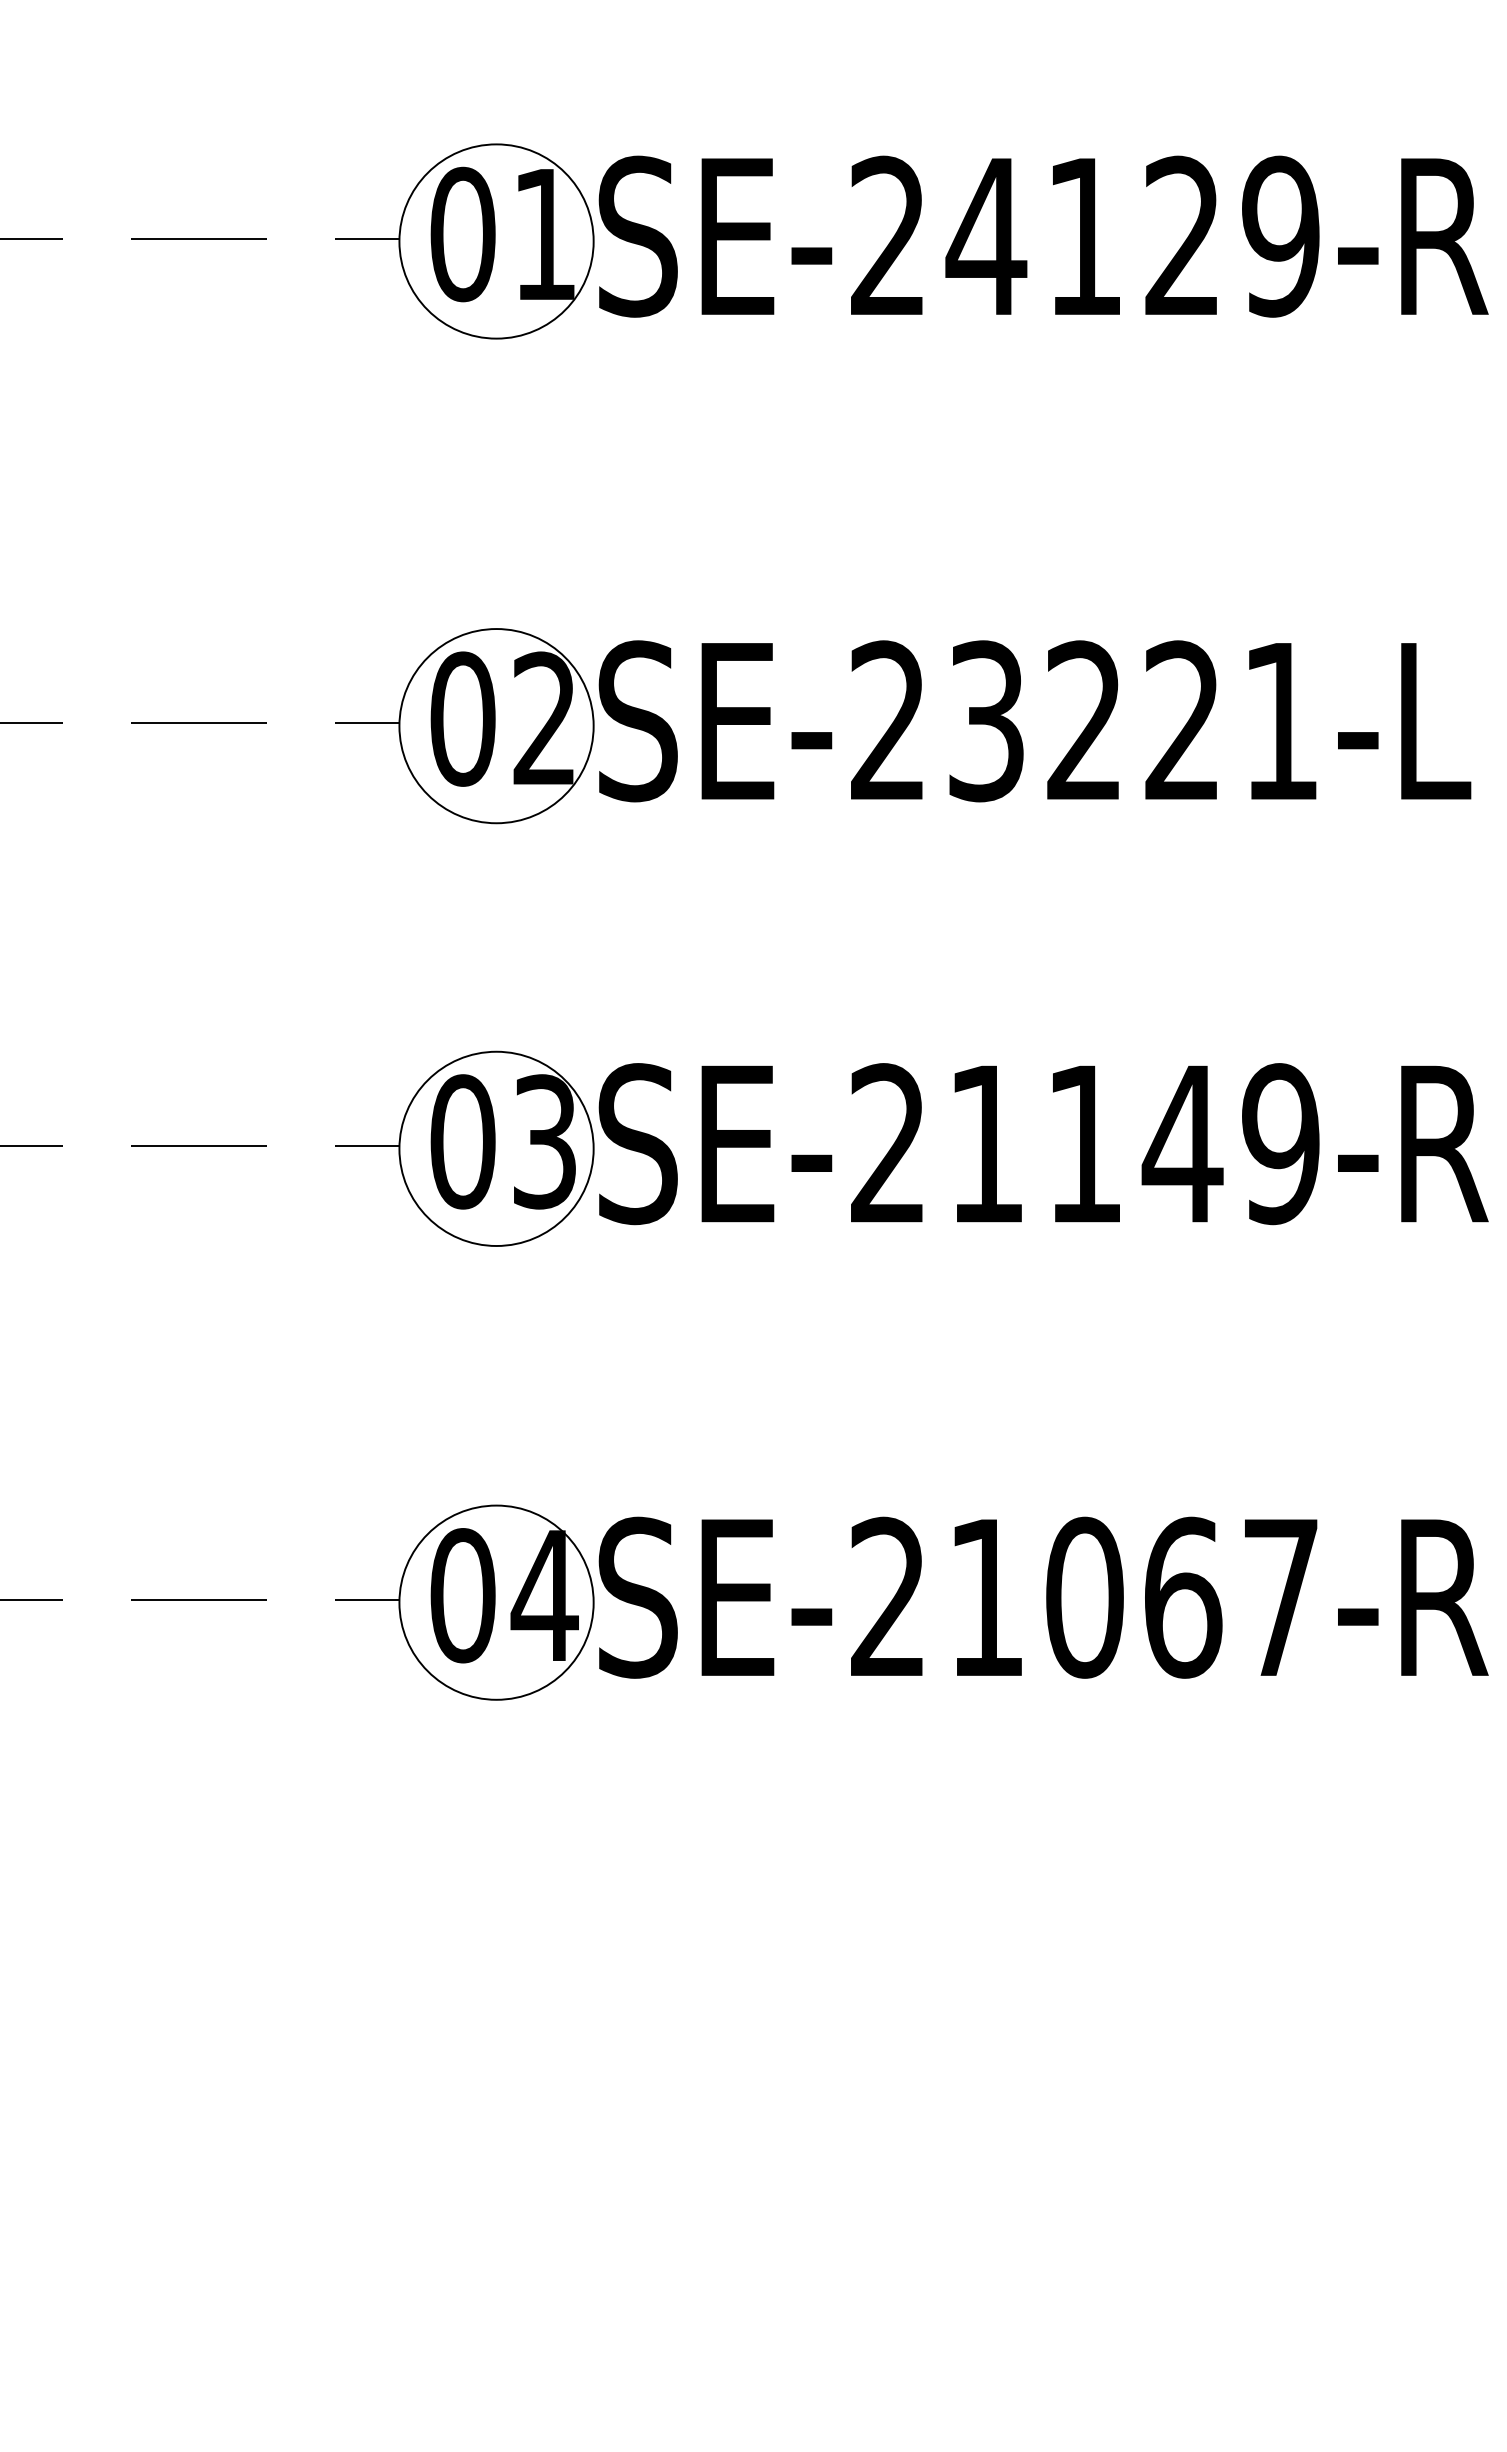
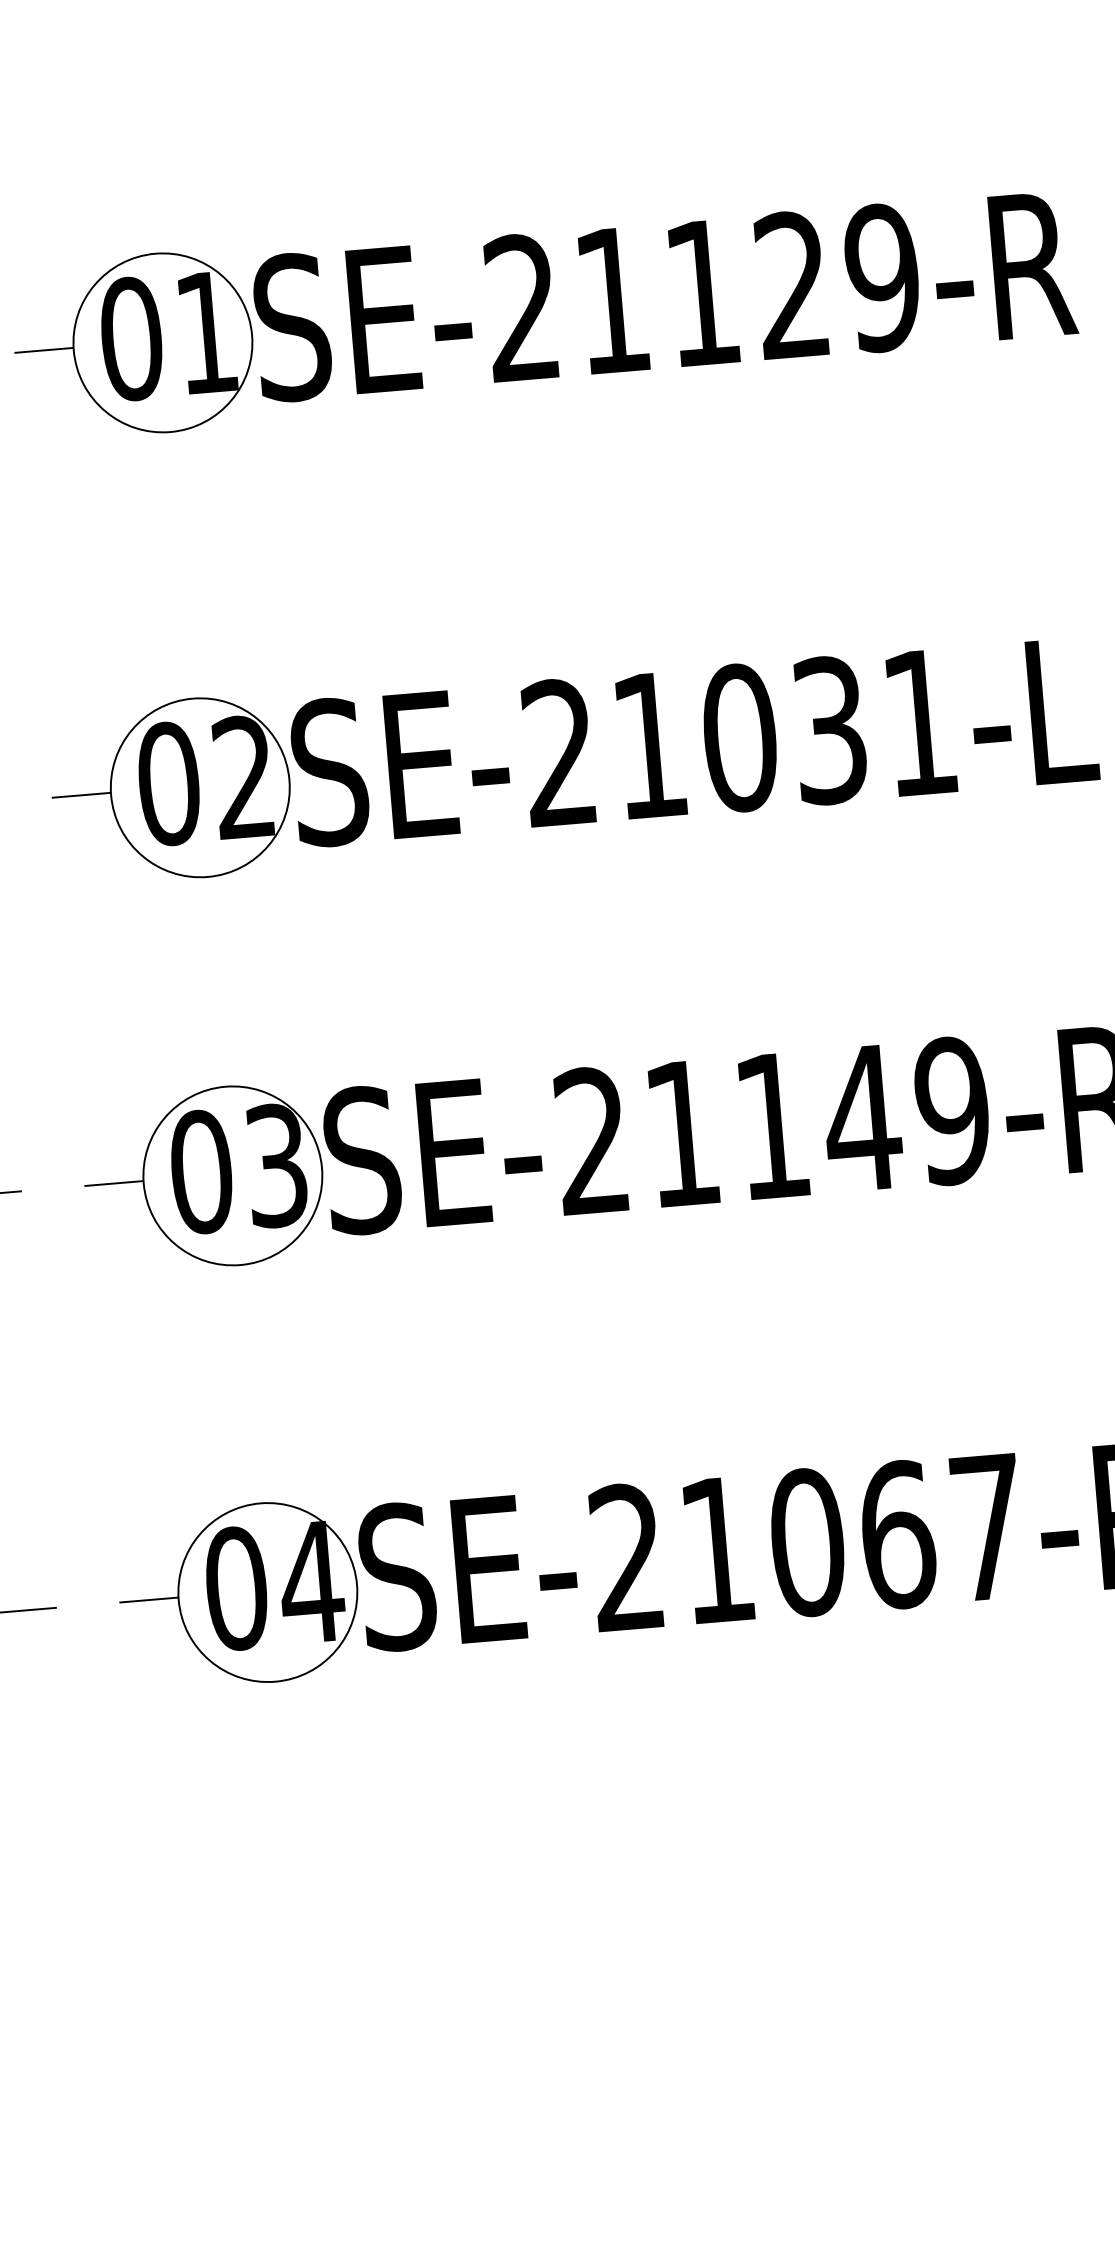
text: (986, 236) -> (612, 300), SE-24129-R -> SE-21129-R
text: (1084, 721) -> (739, 738), SE-23221-L -> SE-21031-L

